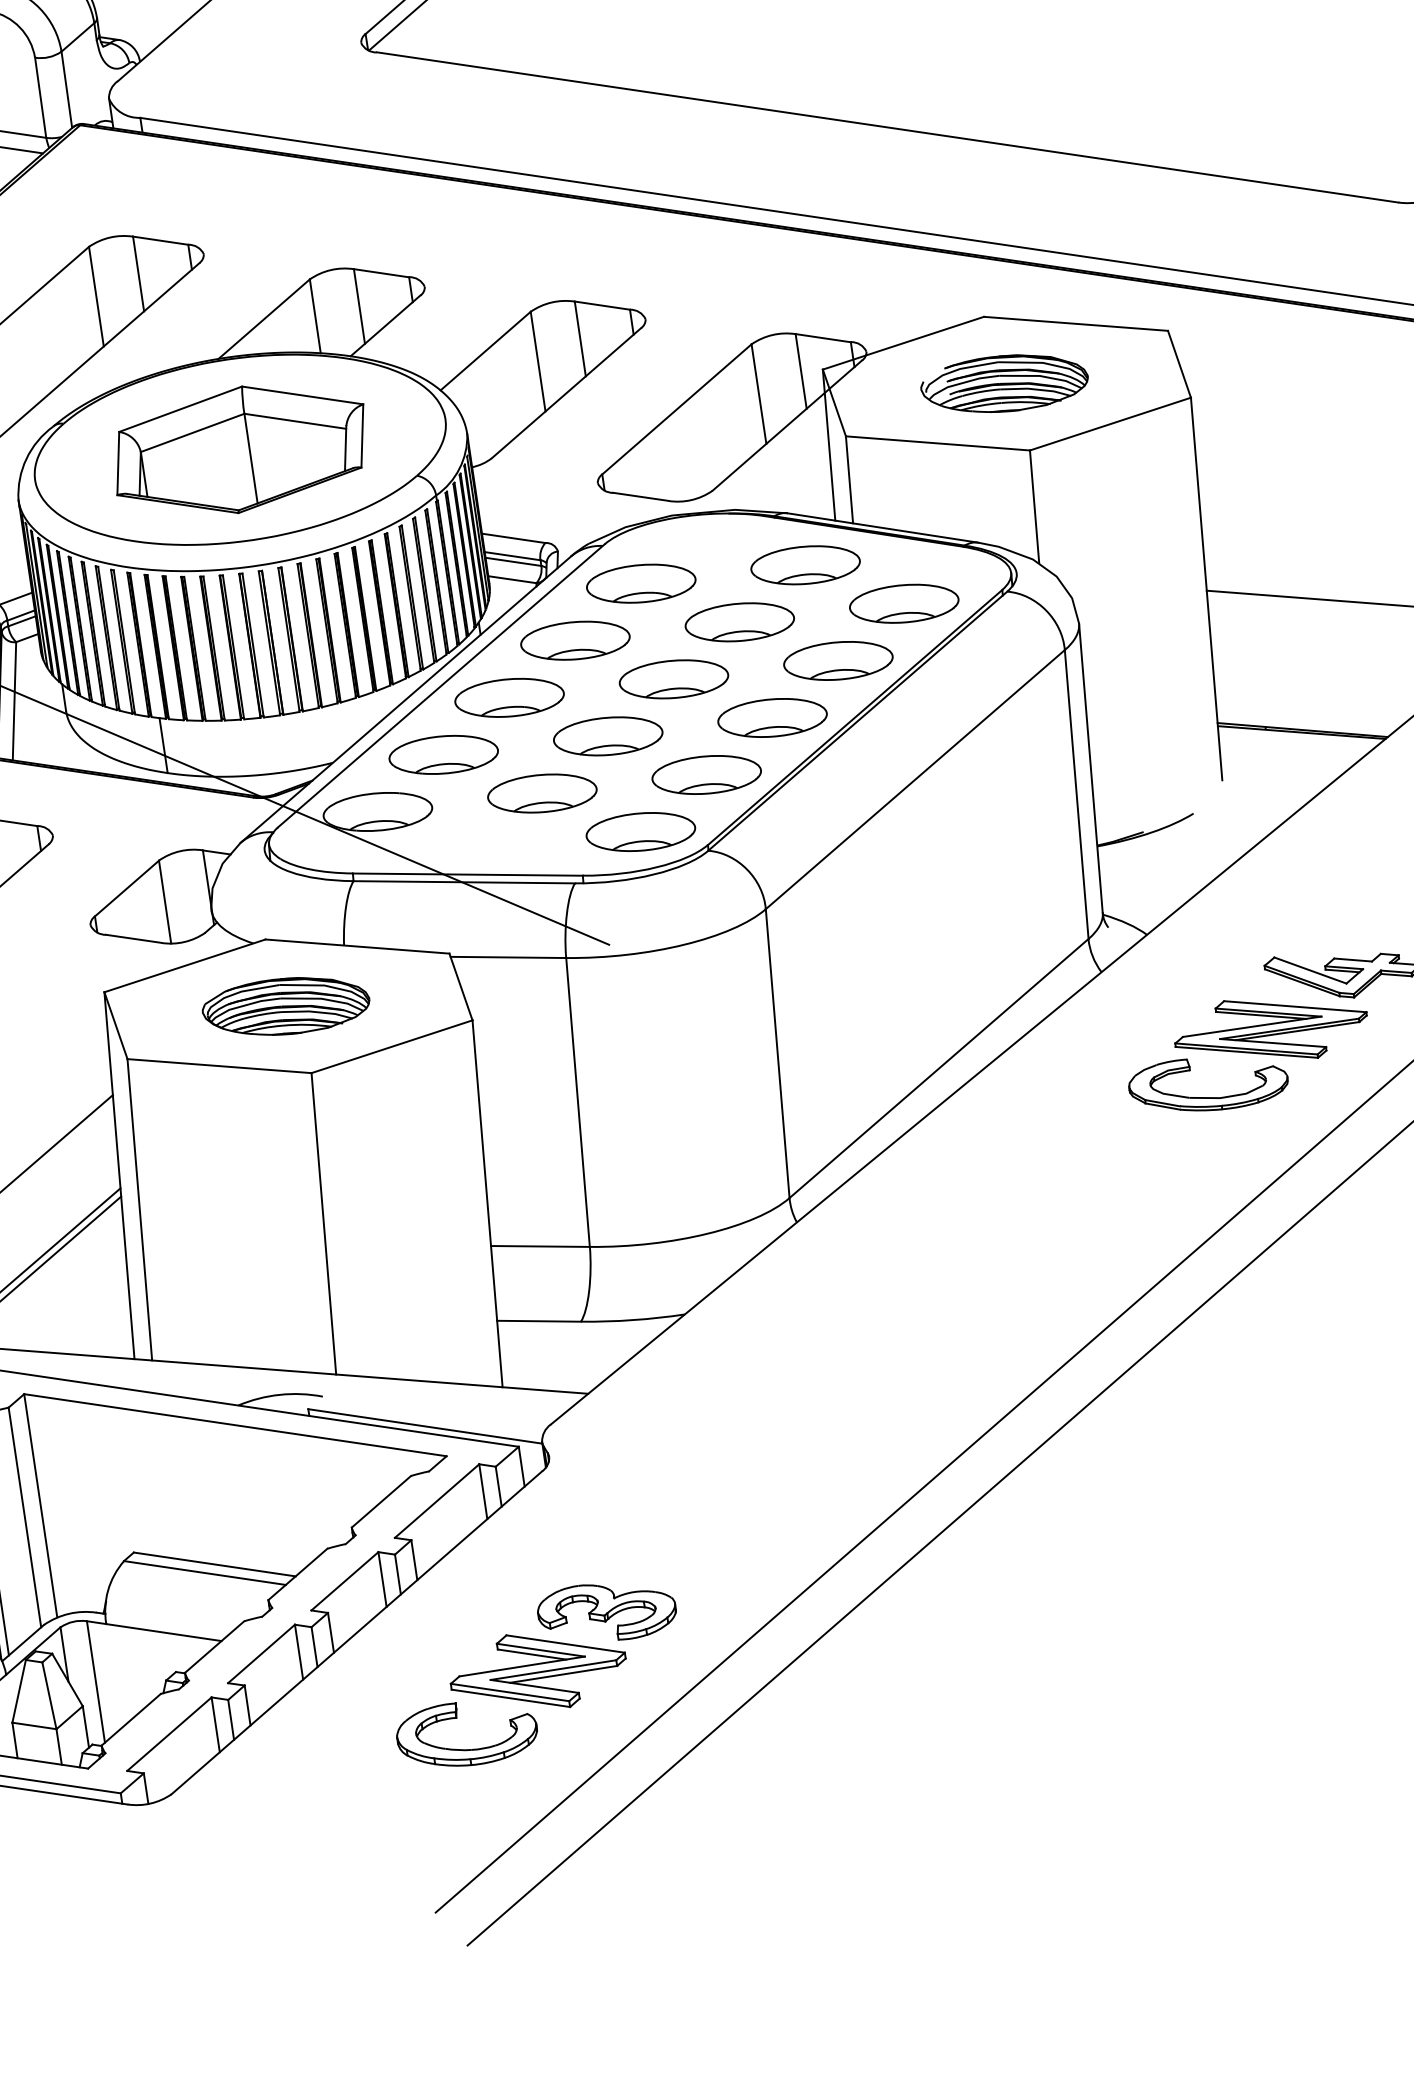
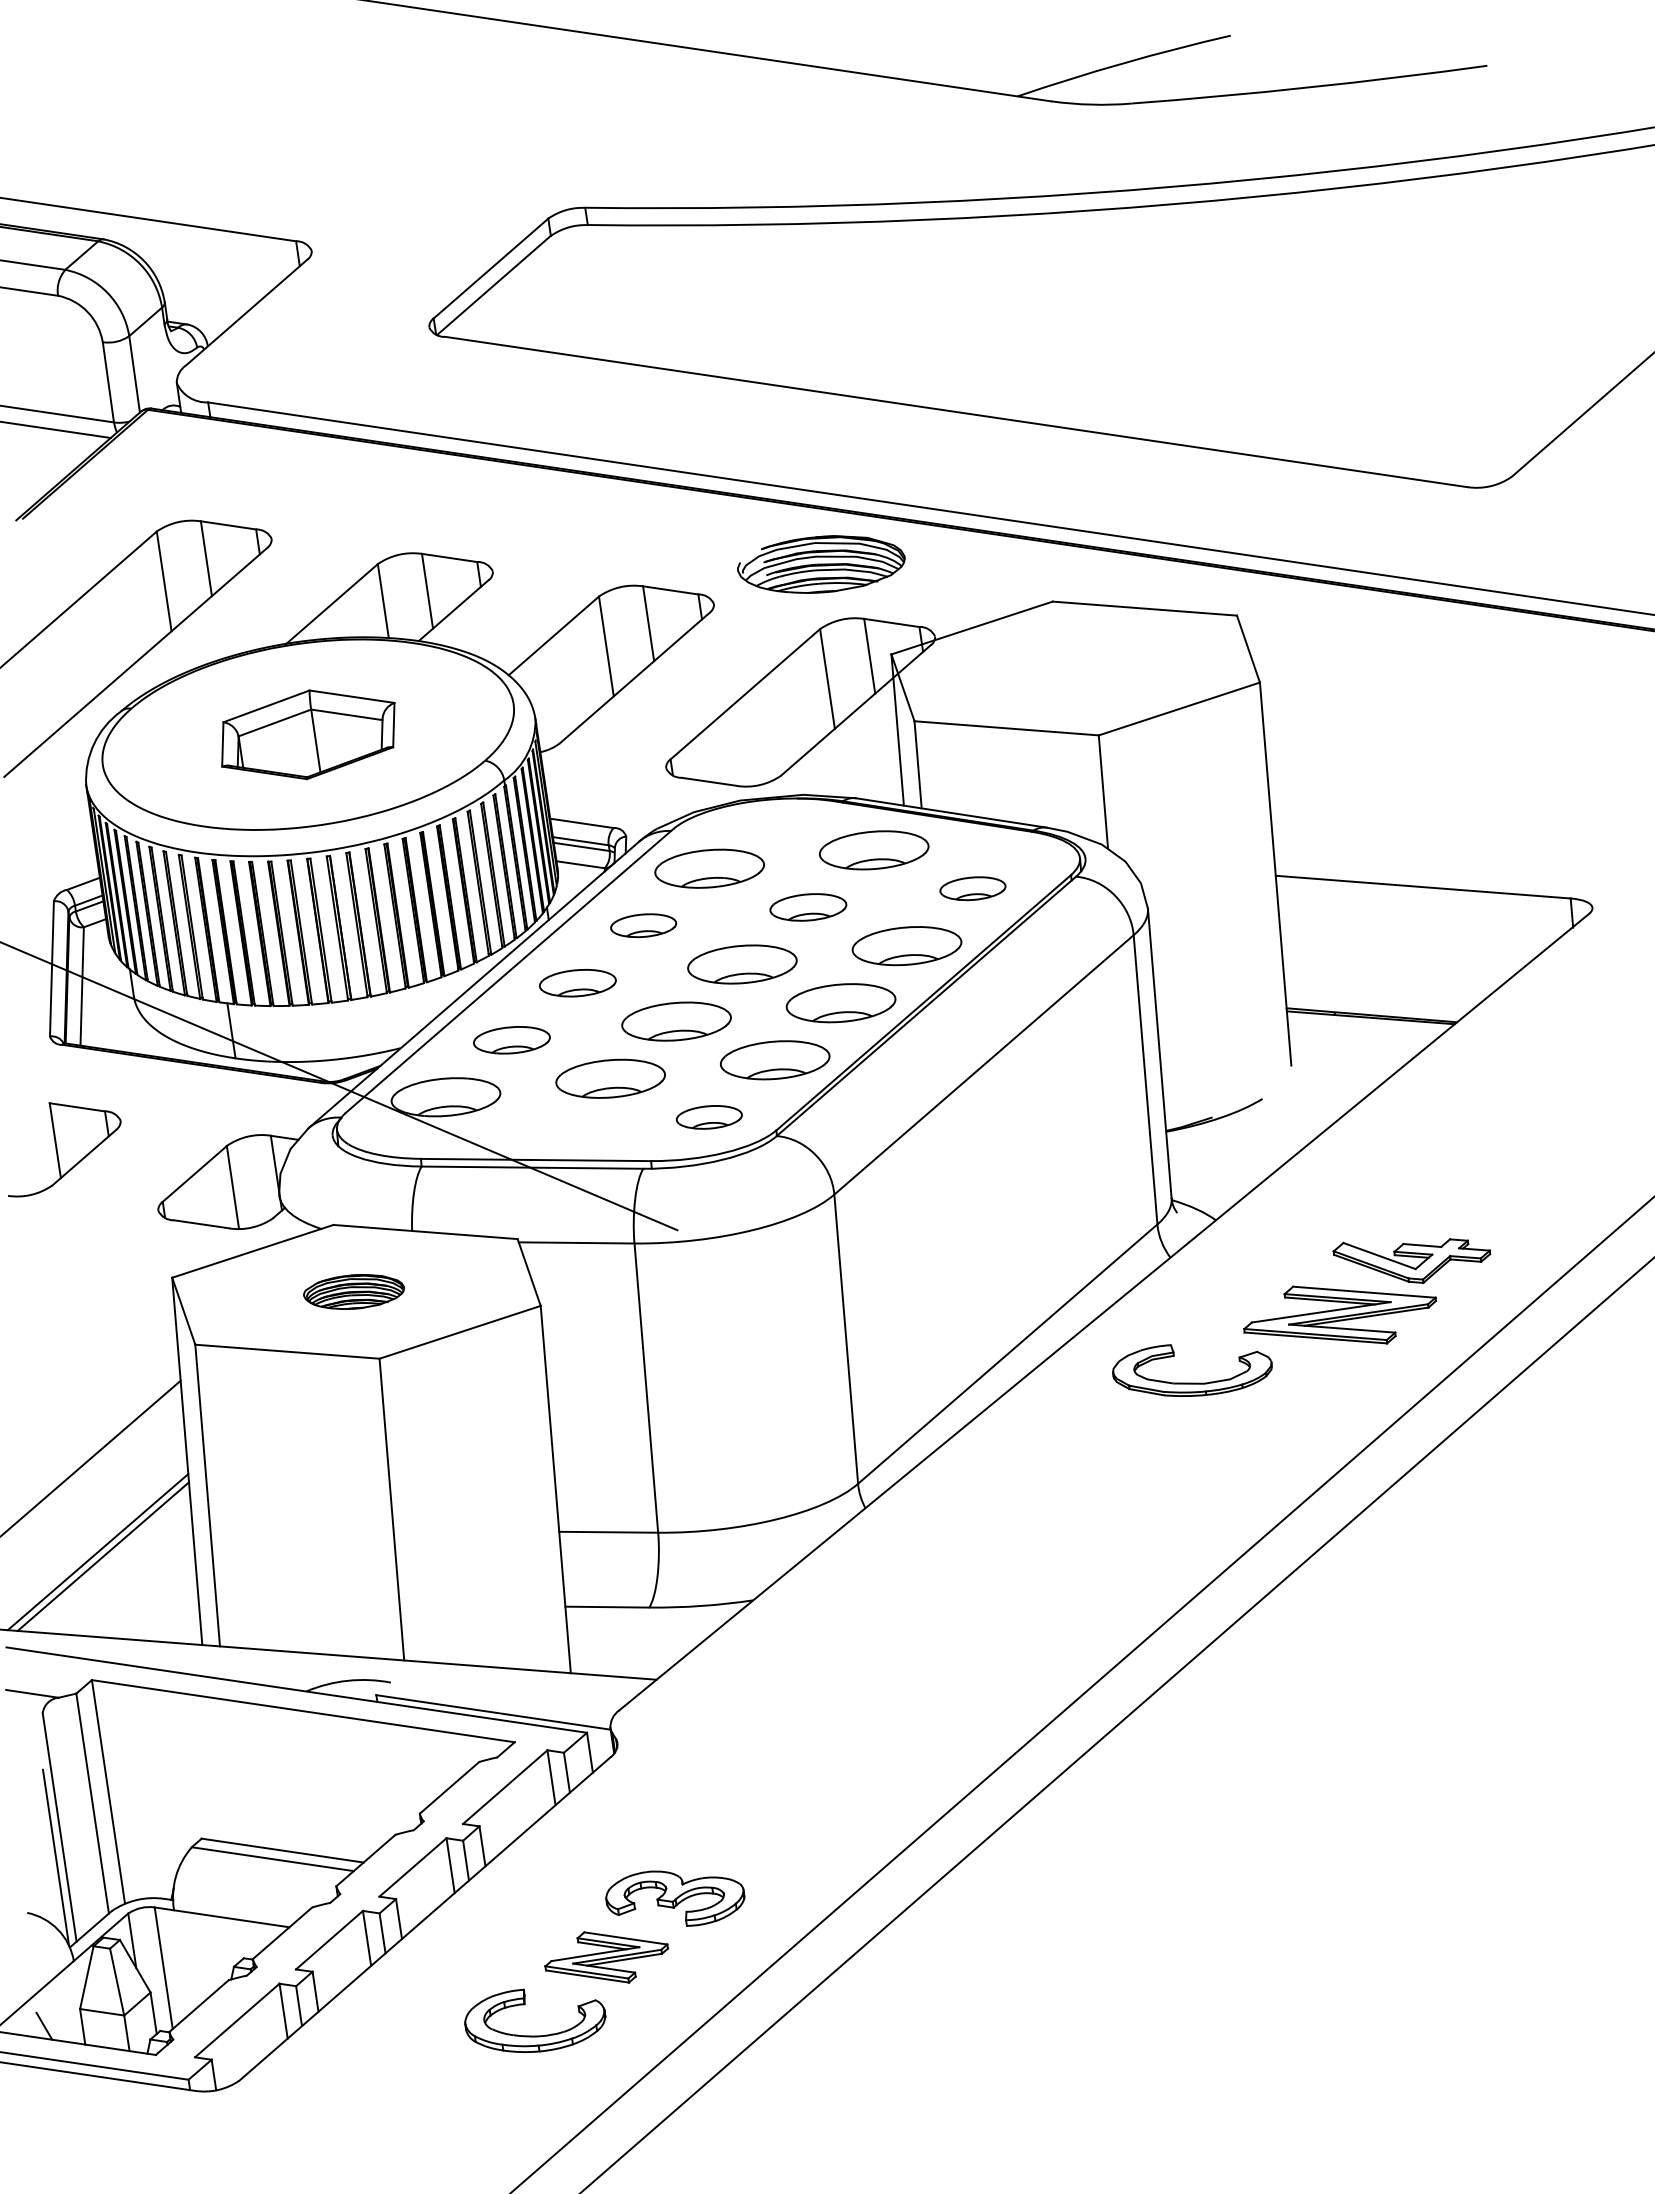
part: (1004, 383) -> (821, 564), moved
part: (240, 449) -> (308, 734), size x0.7
part: (903, 603) -> (972, 888), size x0.6
part: (740, 622) -> (808, 907), size x0.7
part: (575, 640) -> (643, 925), size x0.6
part: (509, 698) -> (577, 983), size x0.7
part: (443, 755) -> (511, 1040), size x0.7
part: (641, 832) -> (709, 1117), size x0.6
part: (285, 1005) -> (353, 1291), size x0.6
part: (1208, 1096) -> (1192, 1382), moved
part: (538, 1671) -> (606, 1957), size x0.7

